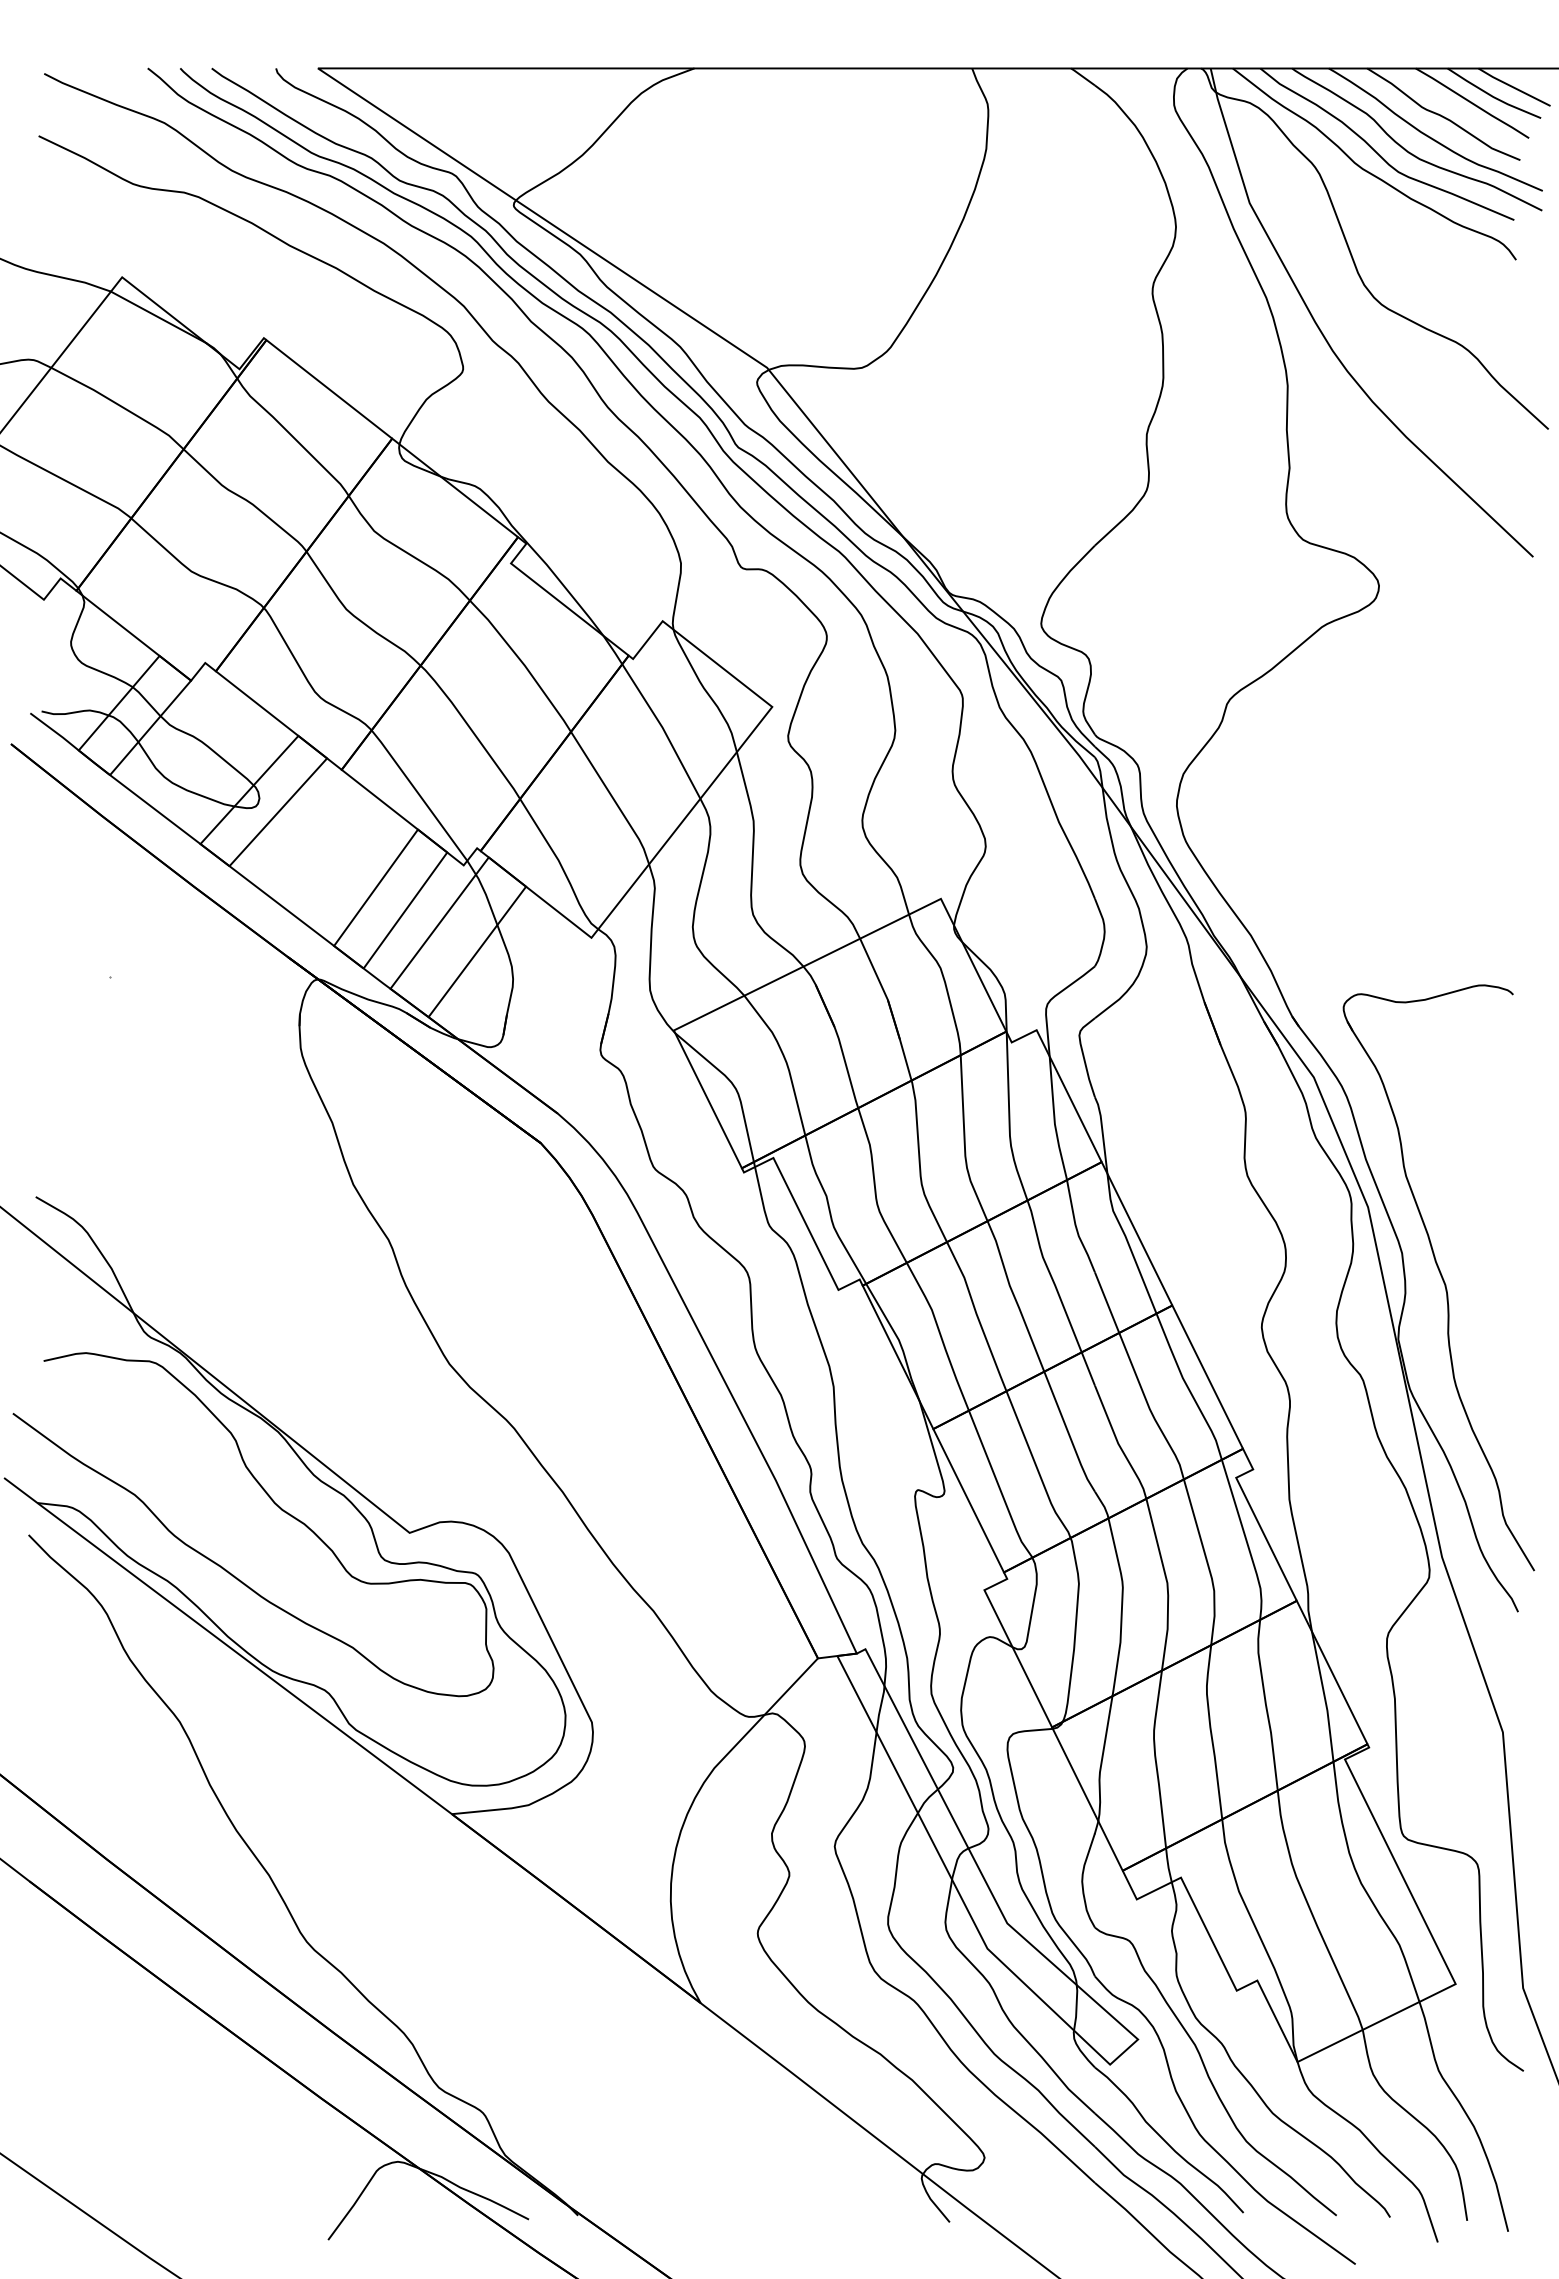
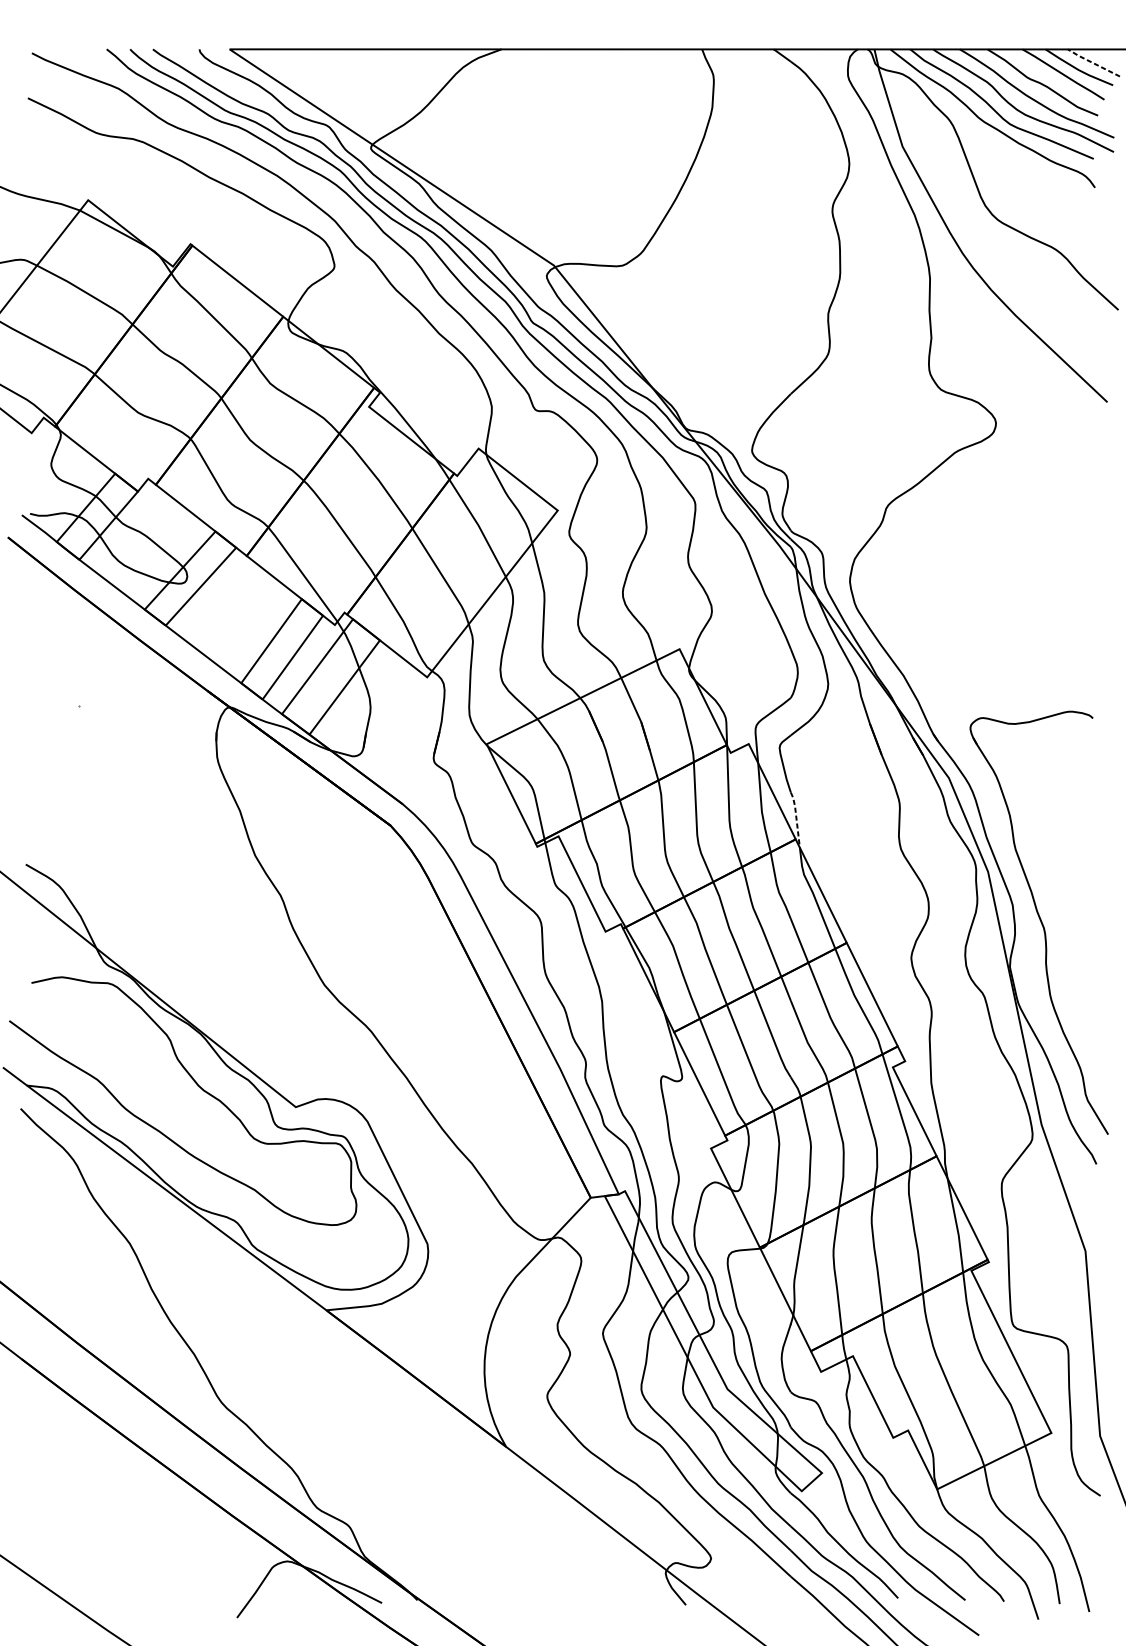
line: (1513, 87) -> (1093, 63), solid -> dashed
line: (1102, 1134) -> (796, 819), solid -> dashed

